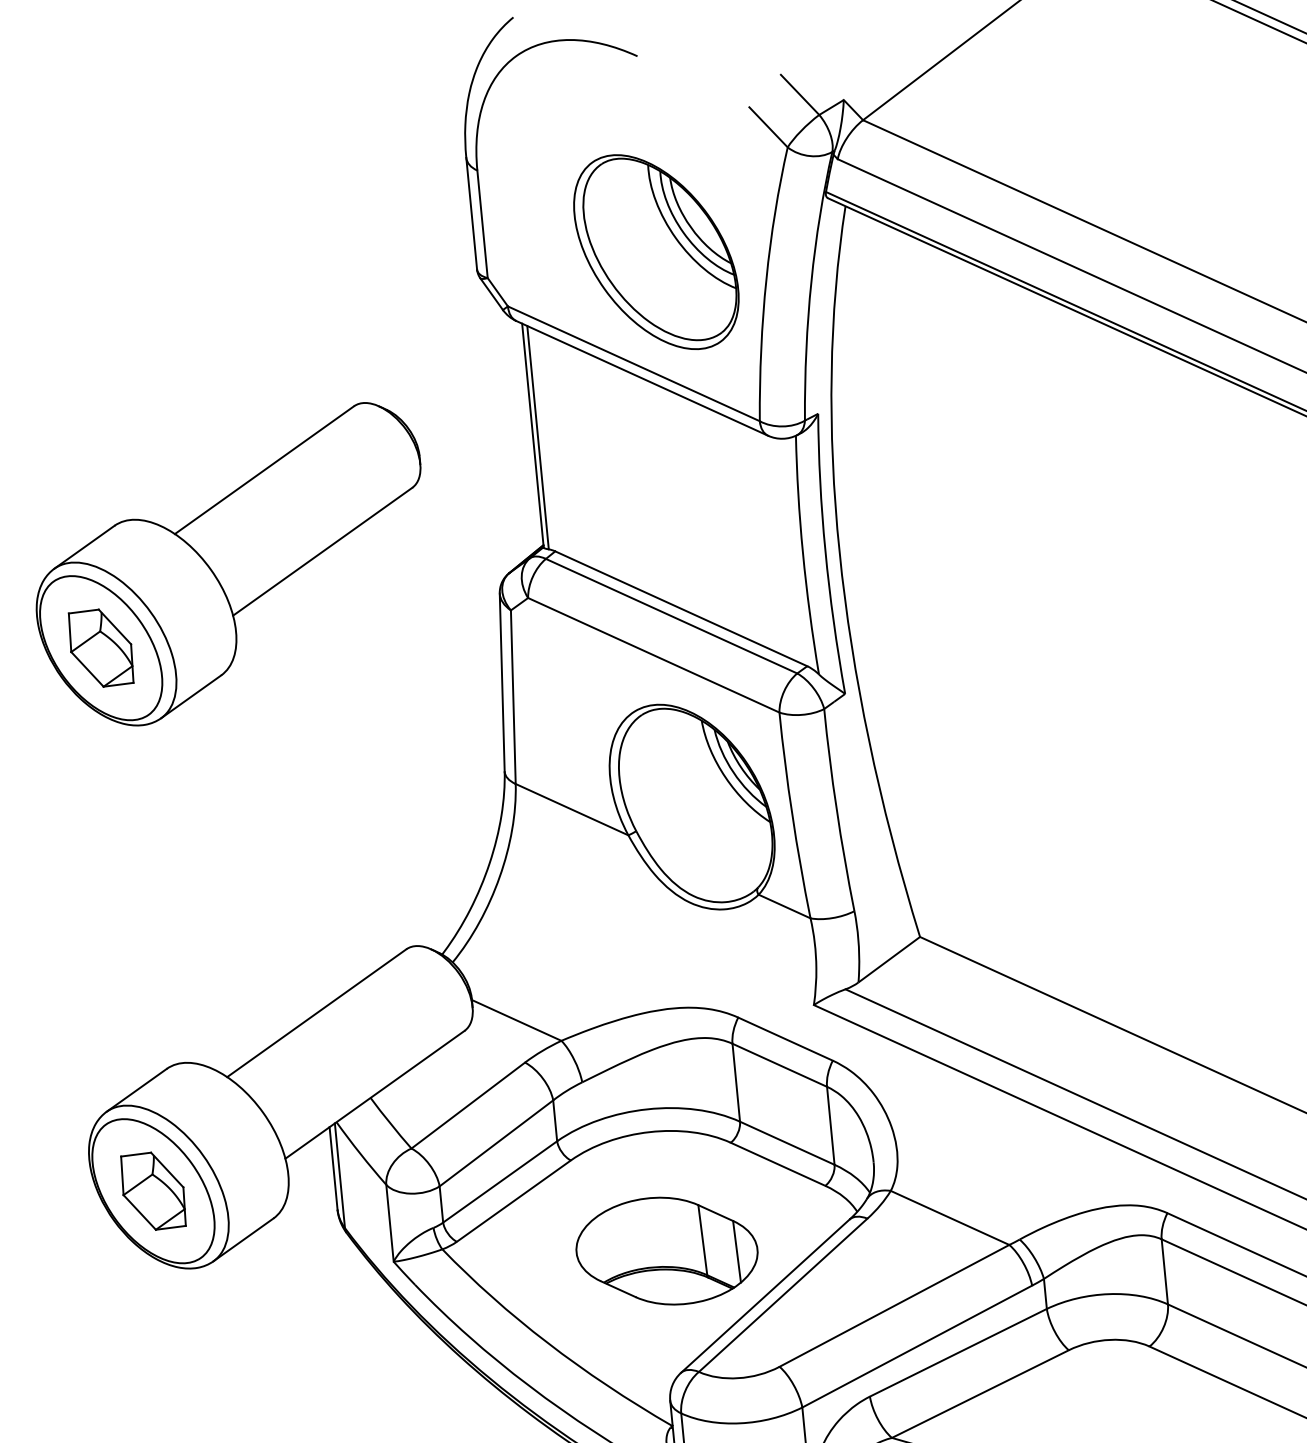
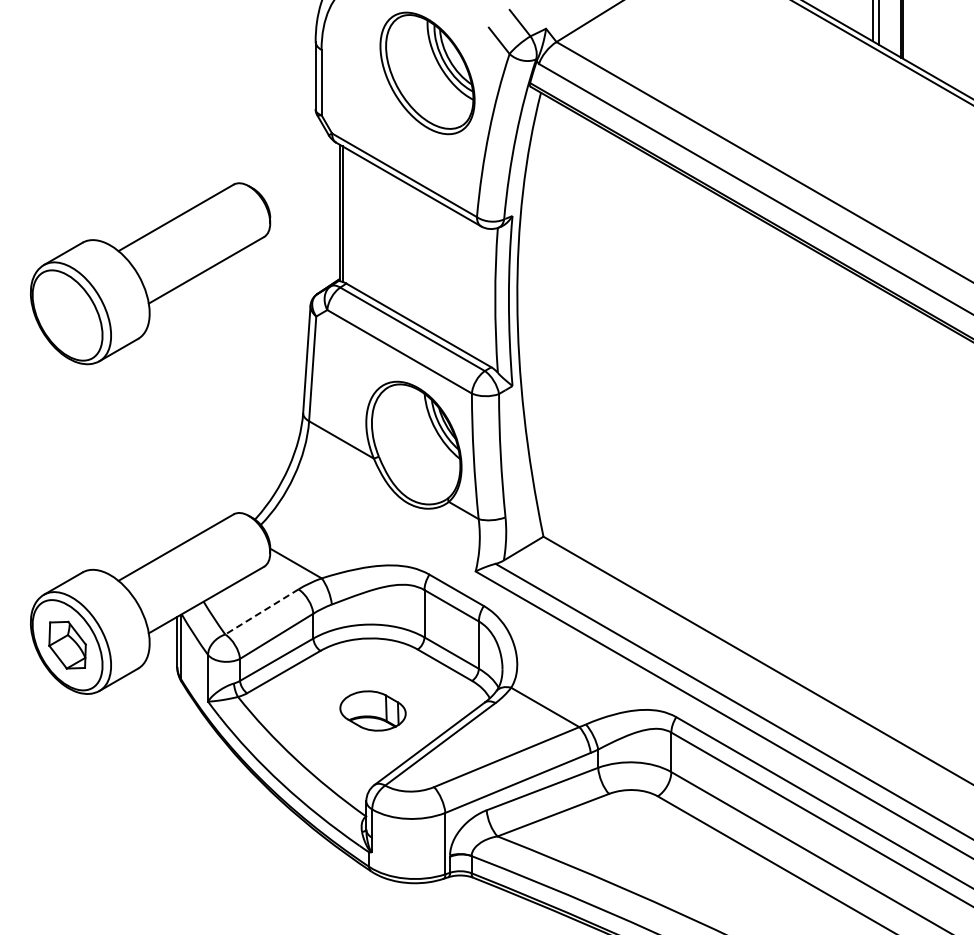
part: (656, 252) -> (427, 73), moved
part: (101, 648) -> (67, 315), removed
line: (467, 1106) -> (261, 612), solid -> dashed
part: (665, 1250) -> (372, 710), size x0.6

